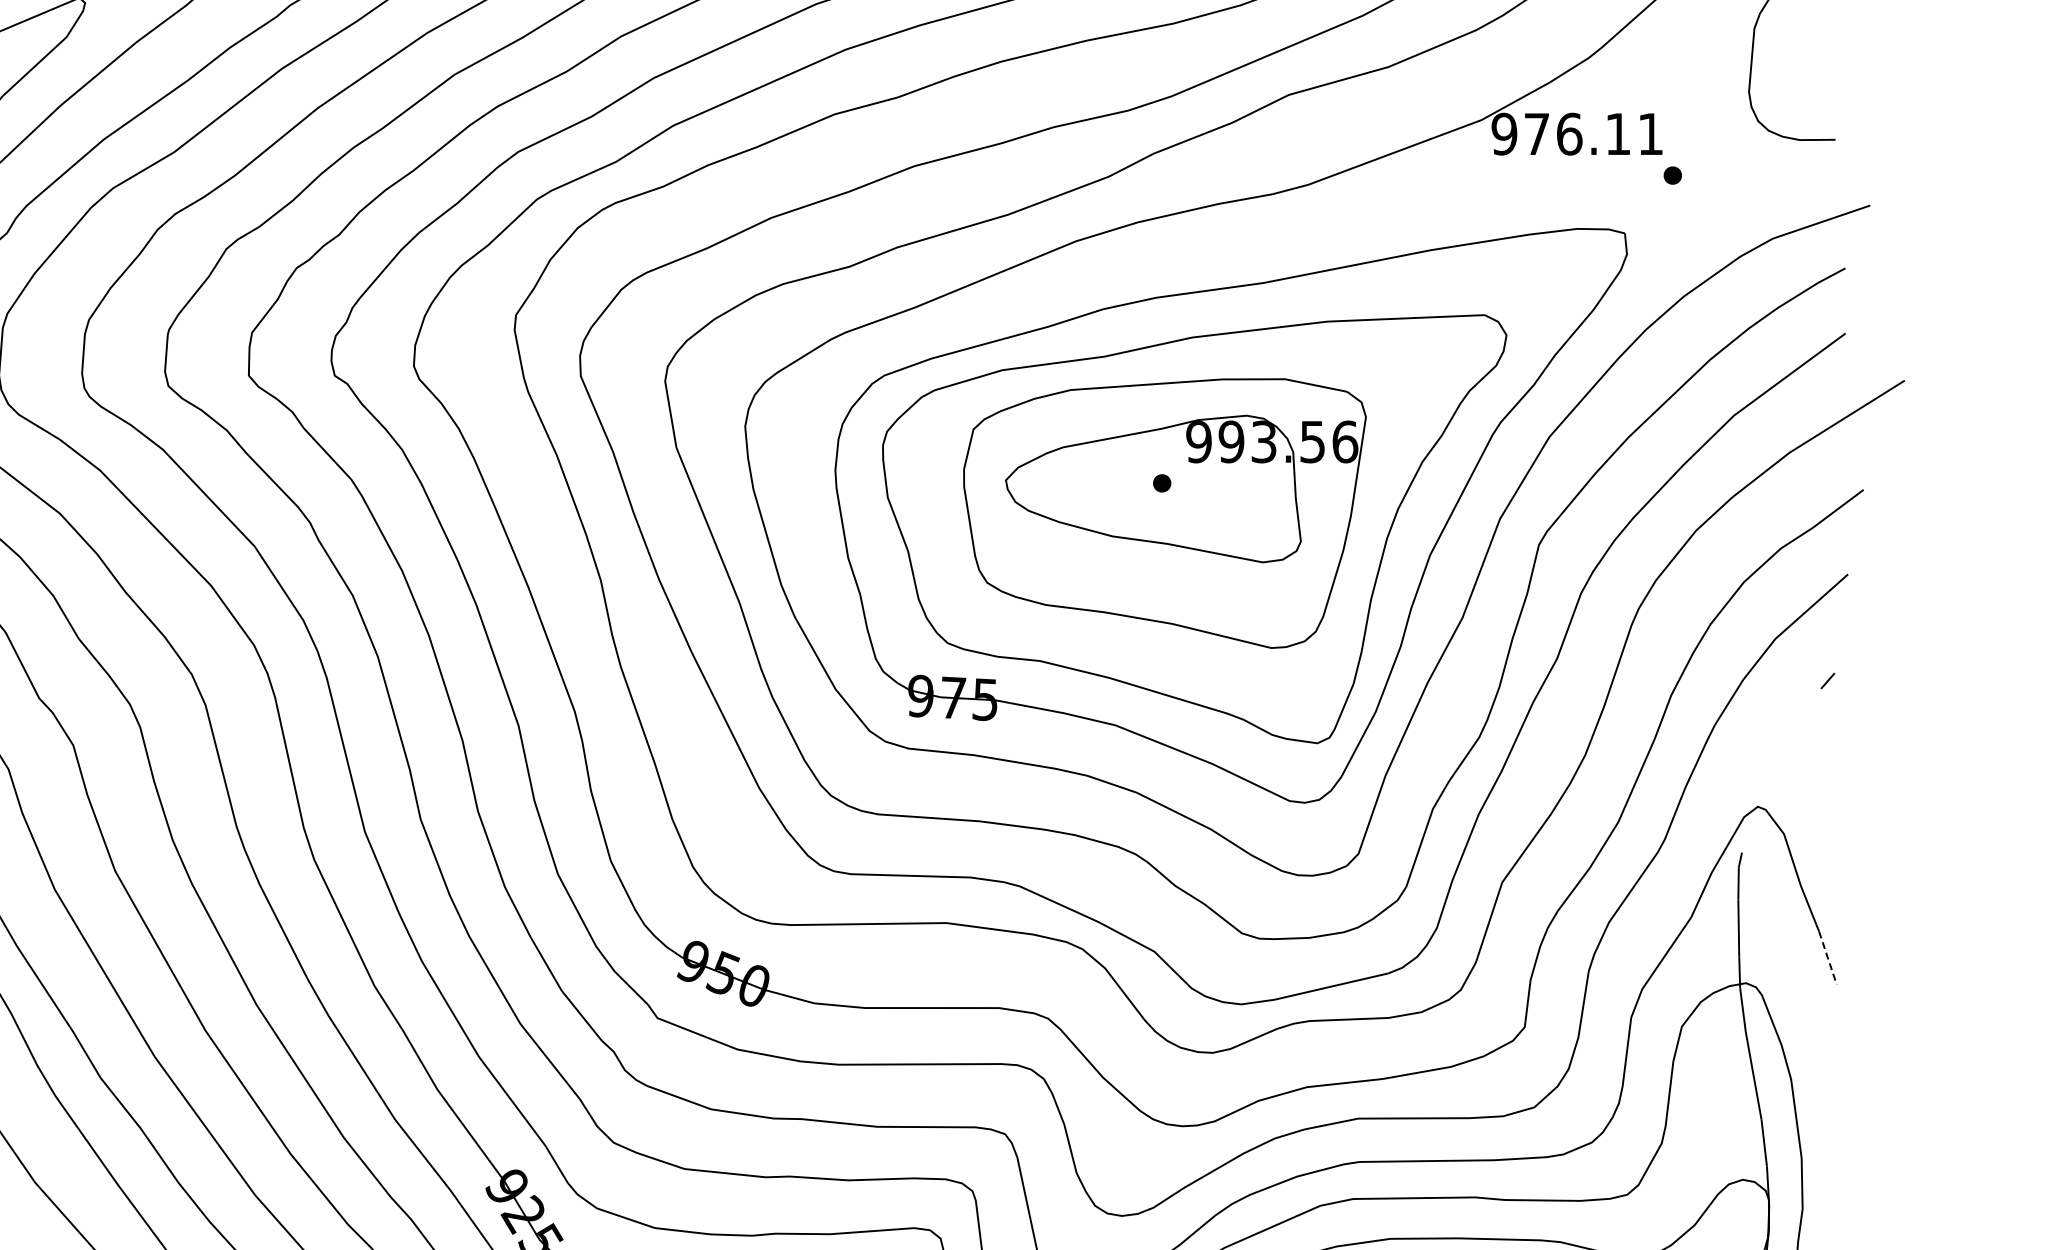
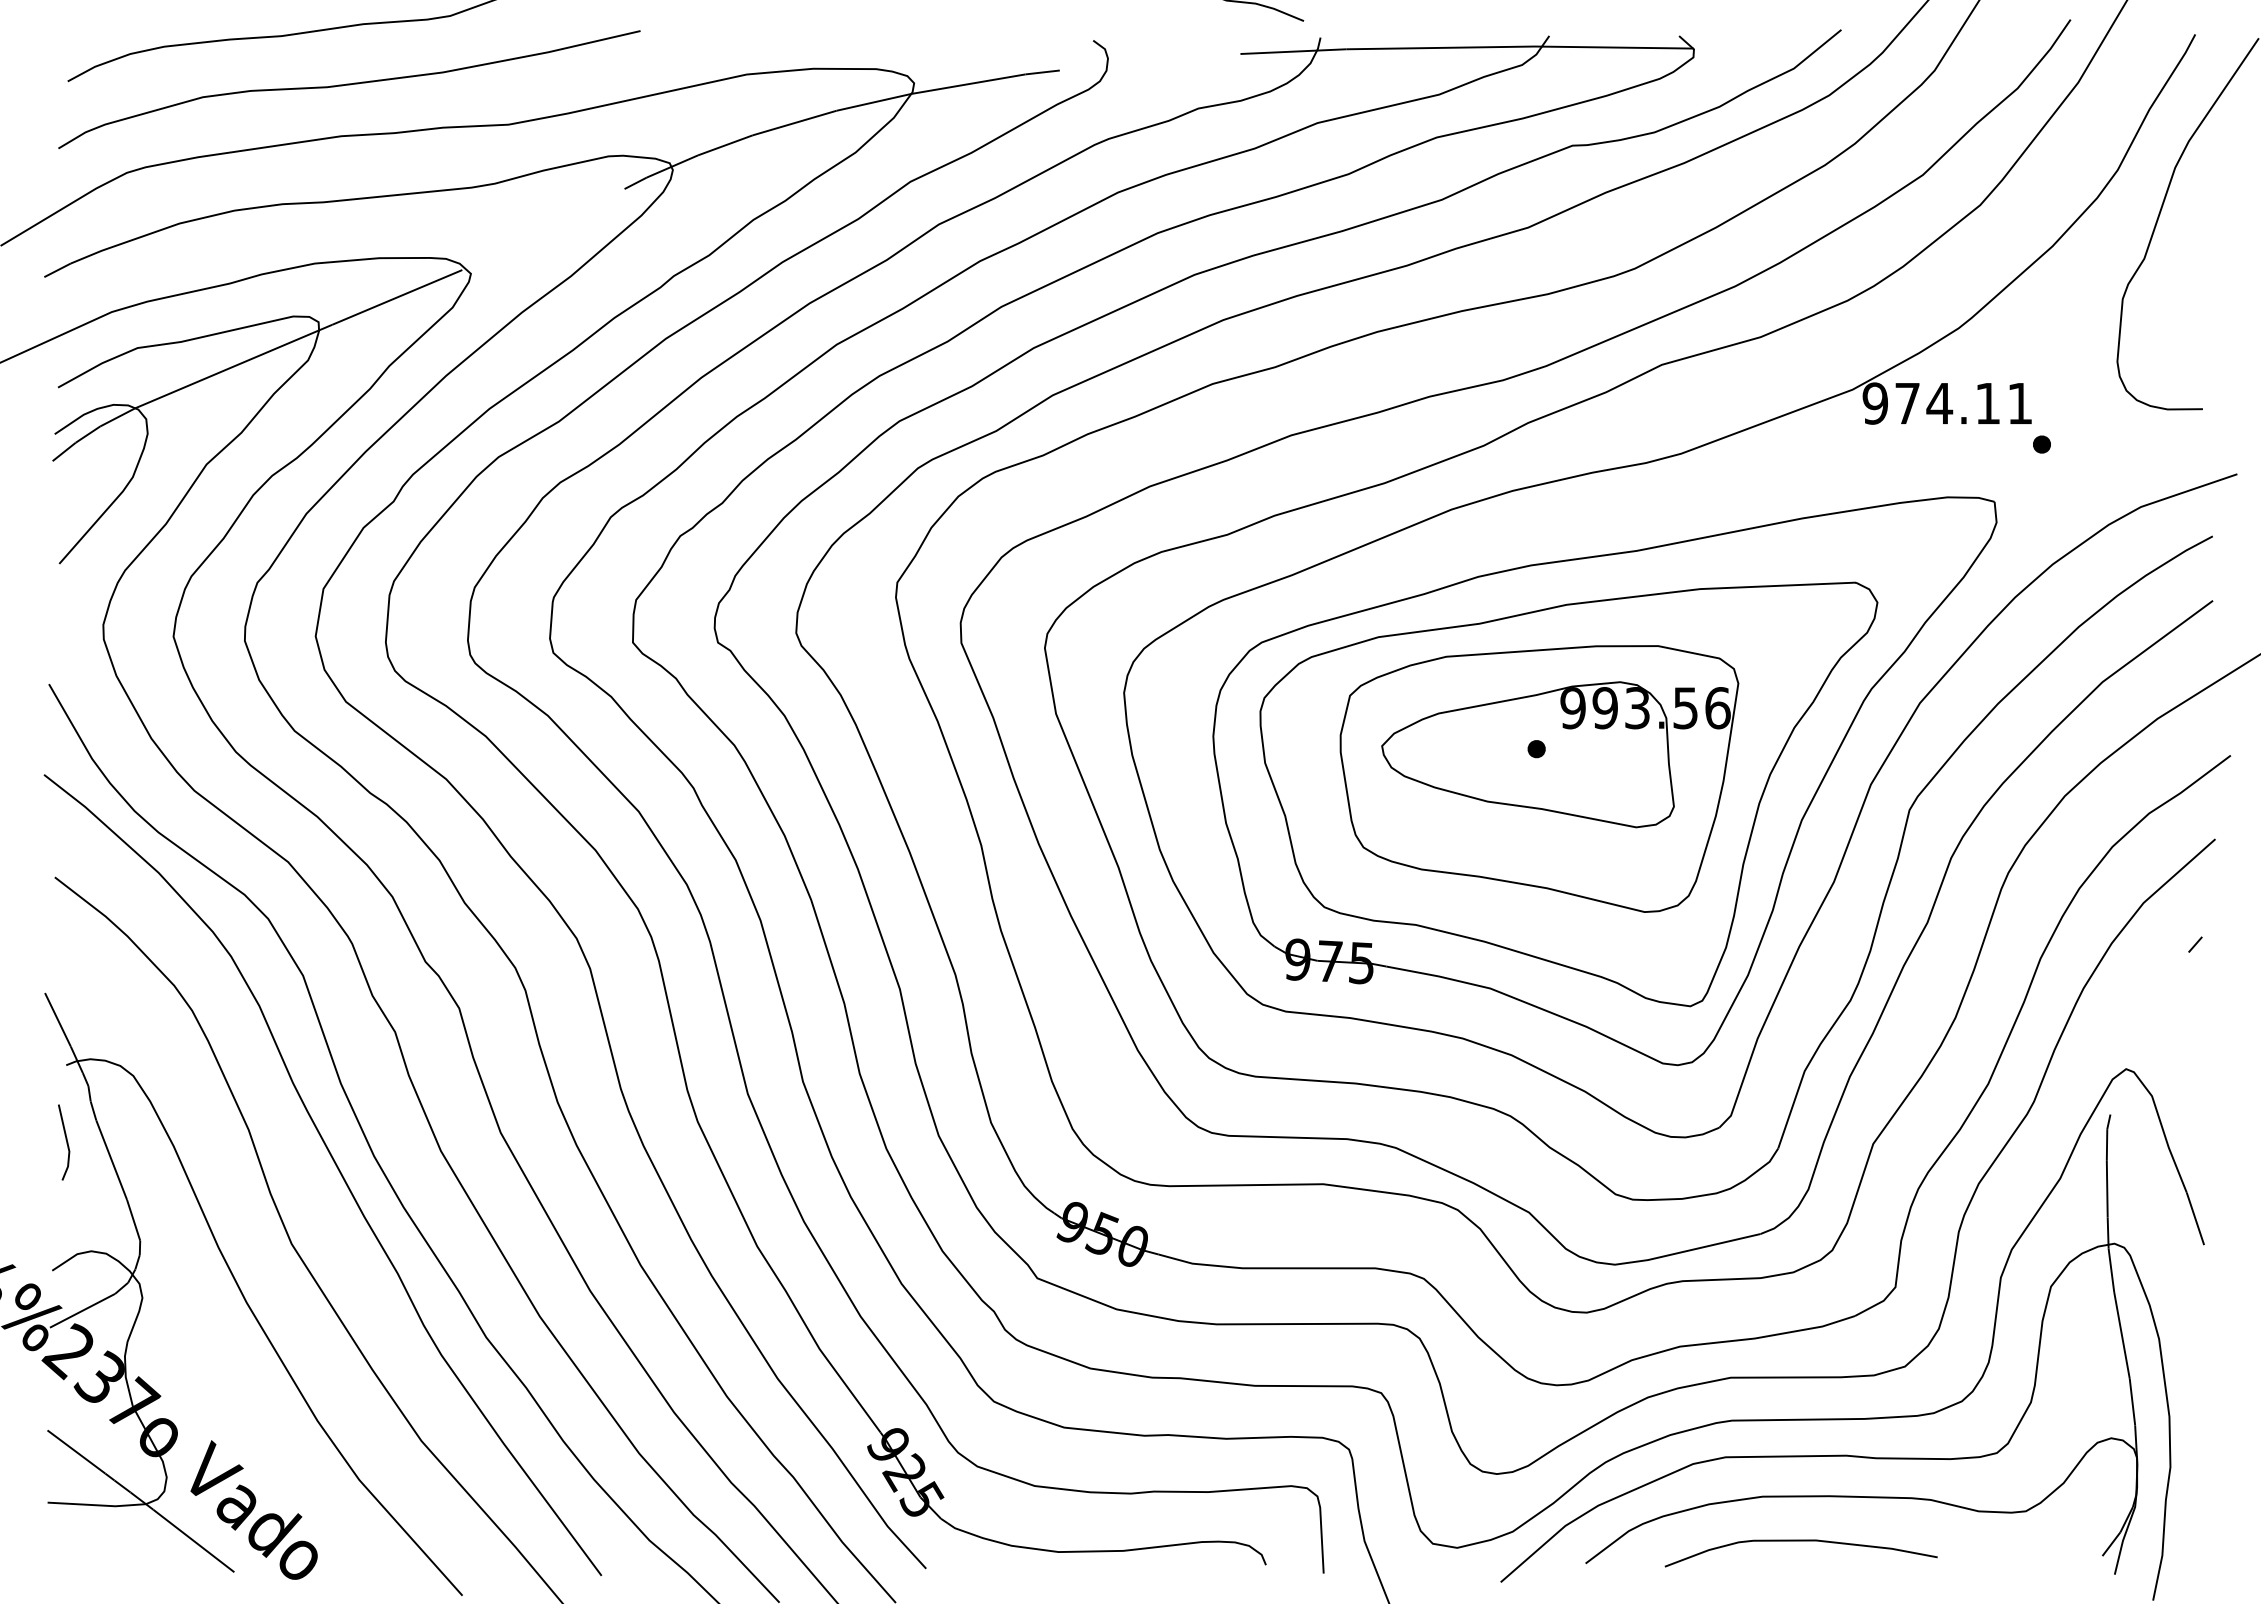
text: (1569, 134) -> (1939, 403), 976.11 -> 974.11
line: (1827, 957) -> (2195, 1218), dashed -> solid

